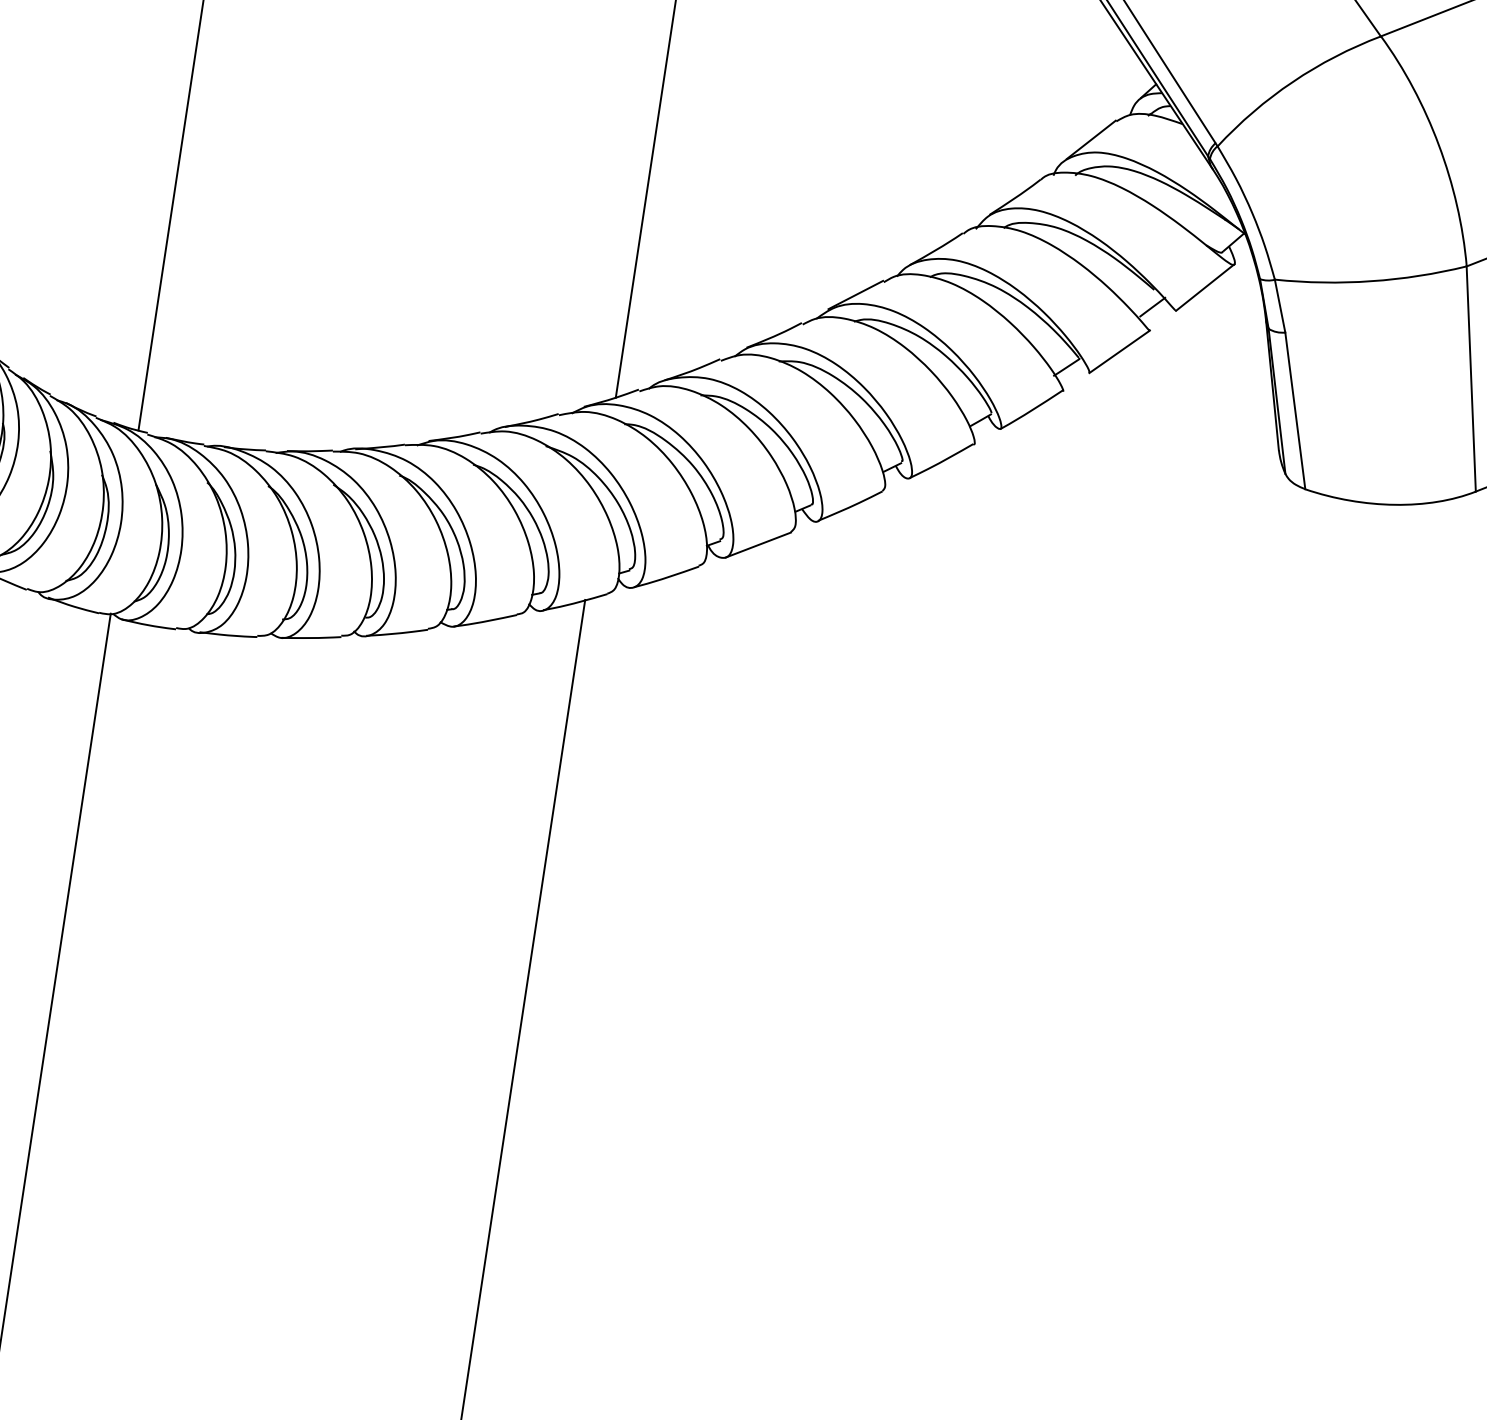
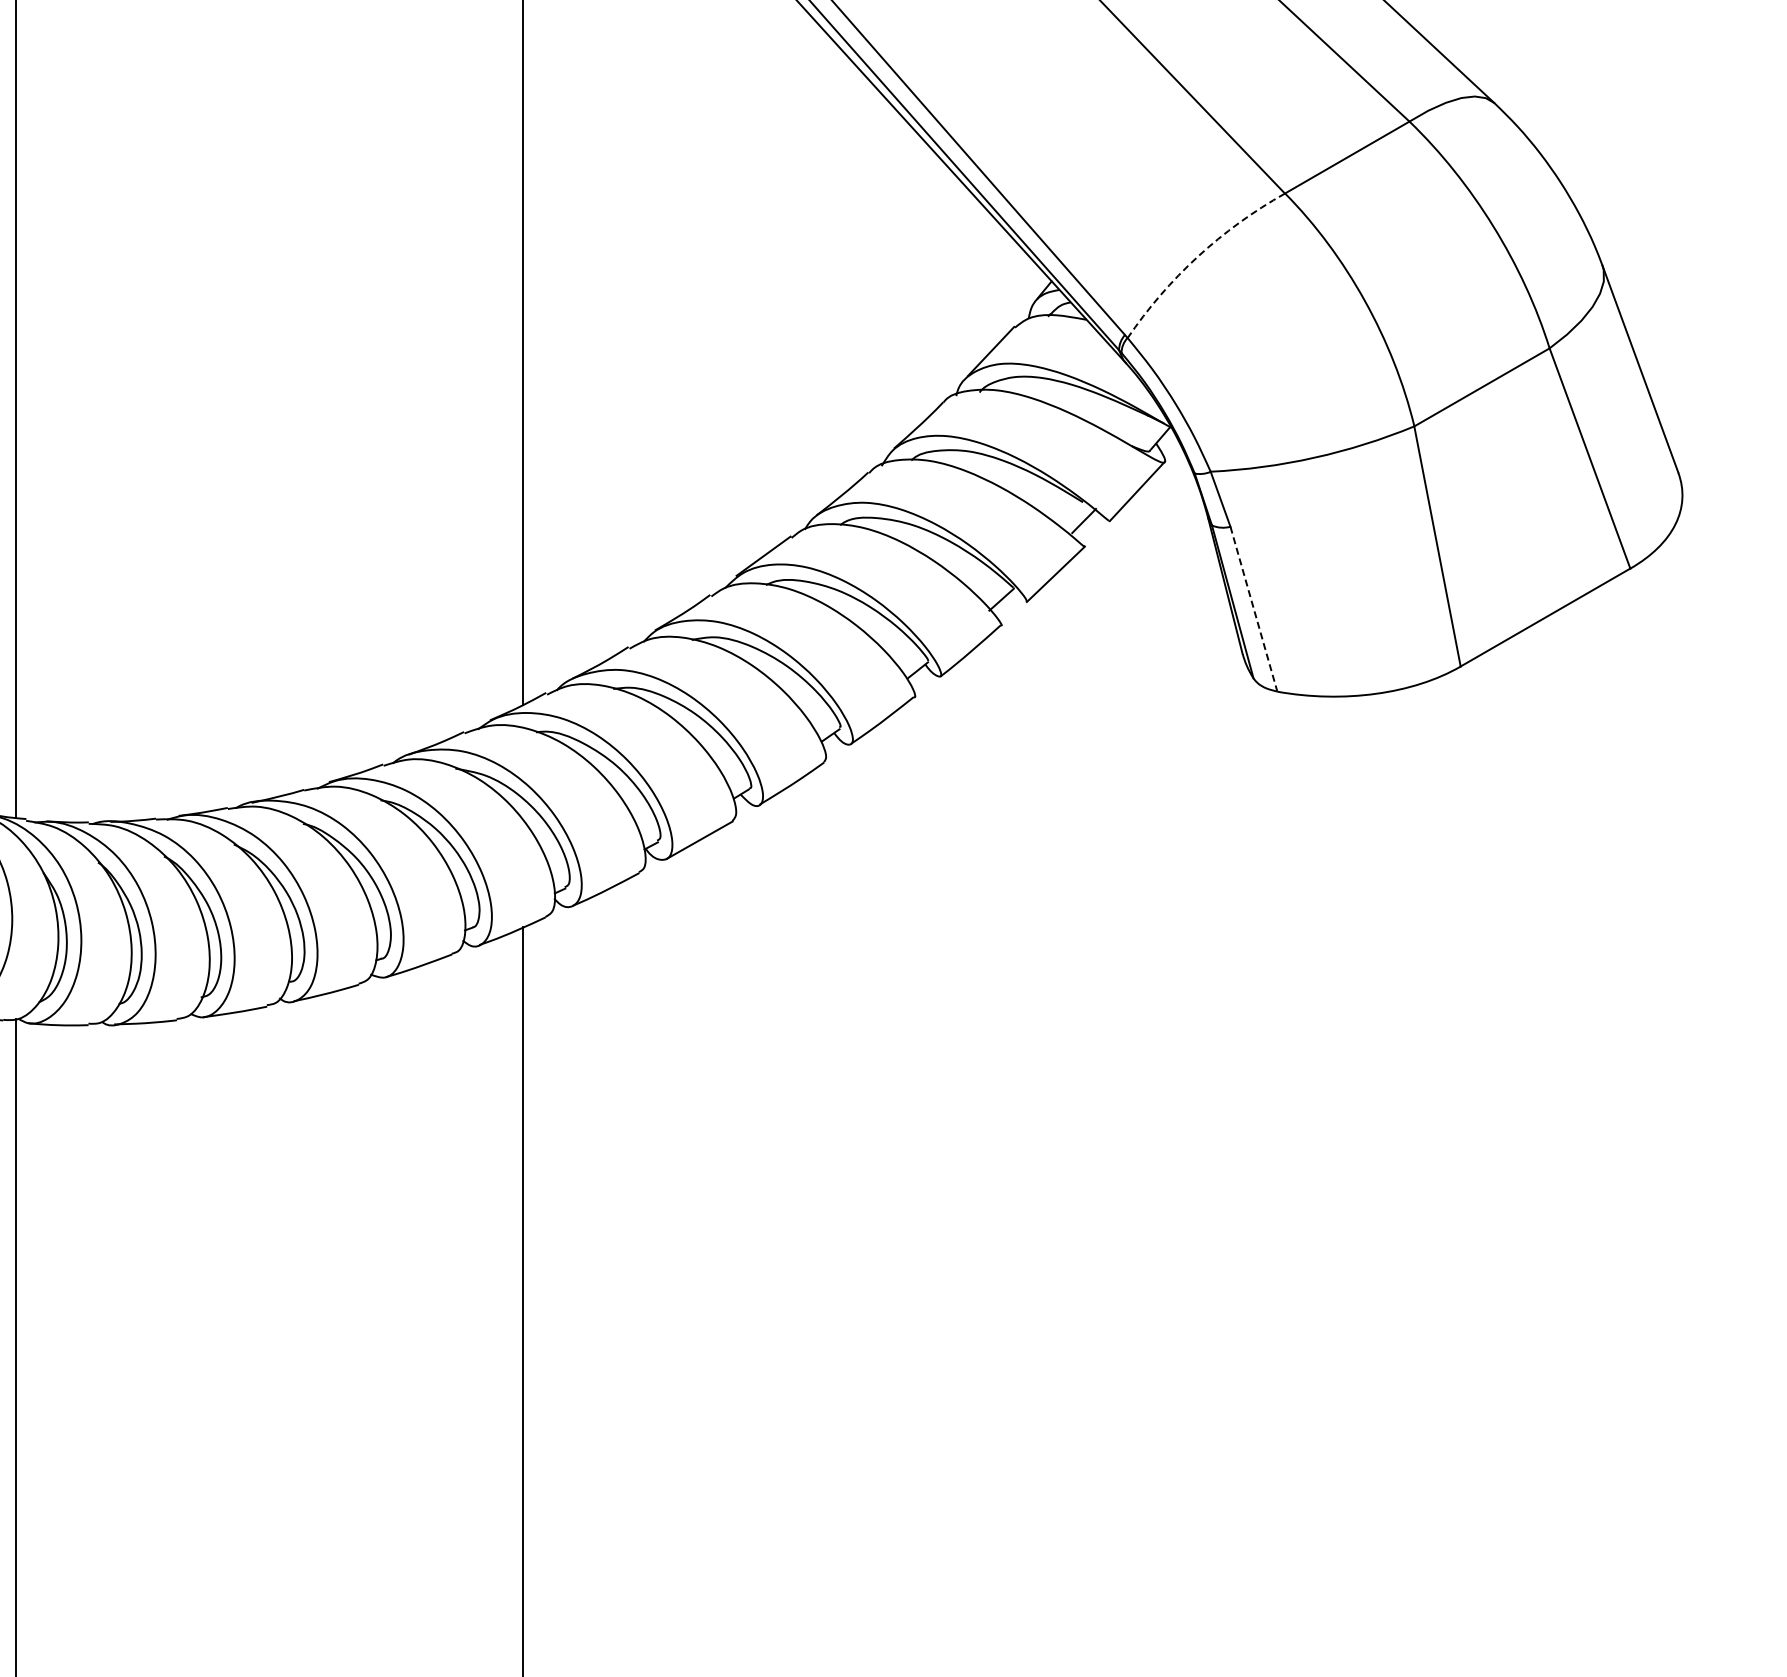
arc: (1292, 81) -> (1197, 256), solid -> dashed
line: (1294, 411) -> (1253, 609), solid -> dashed

